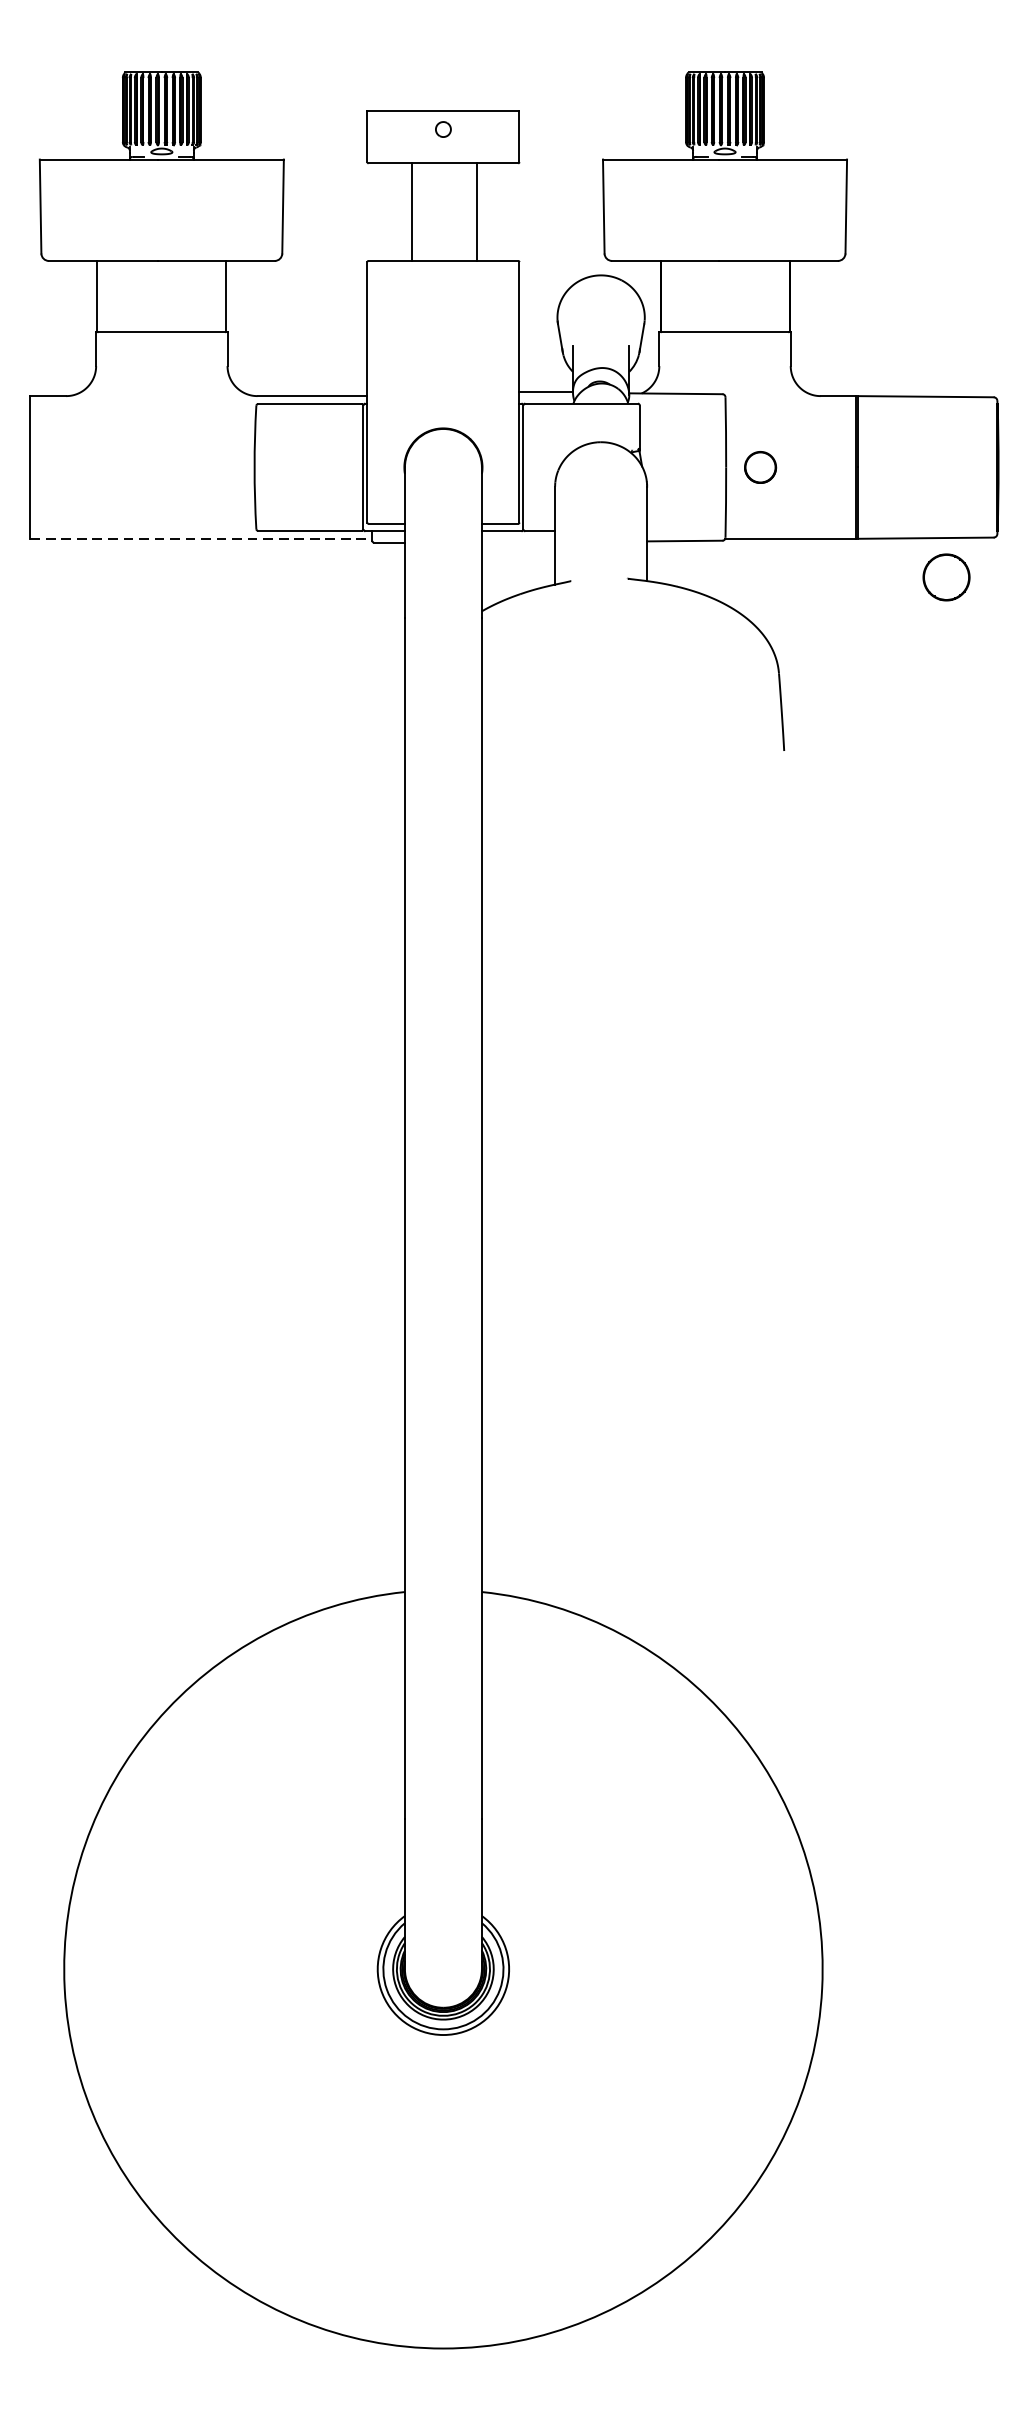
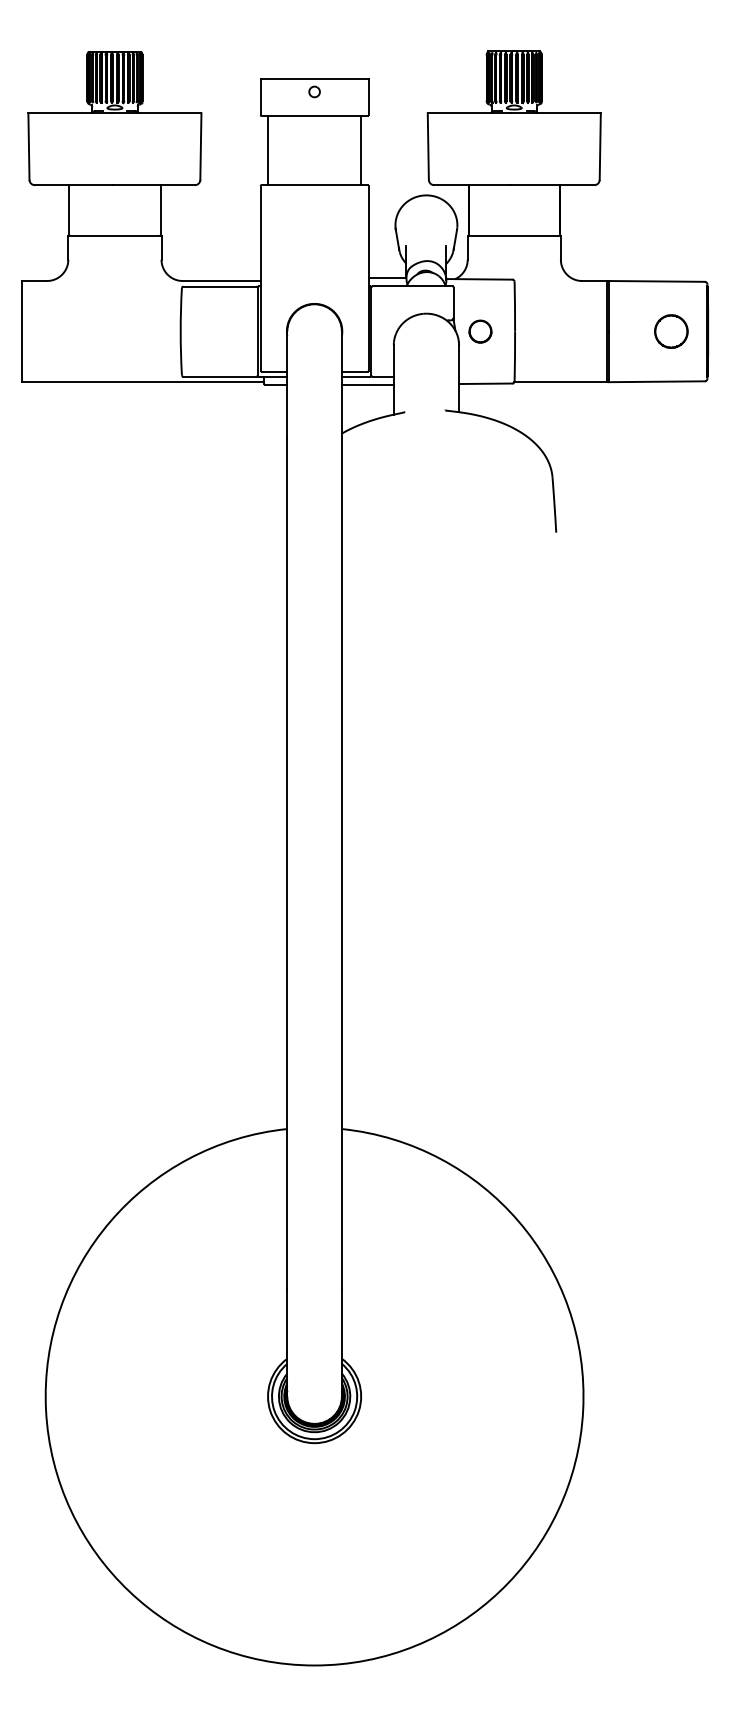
line: (412, 212) -> (268, 150), moved
line: (477, 212) -> (361, 150), moved
part: (760, 467) -> (480, 331), moved
line: (202, 539) -> (143, 382), dashed -> solid
line: (518, 542) -> (367, 384), added
part: (946, 577) -> (671, 331), moved

